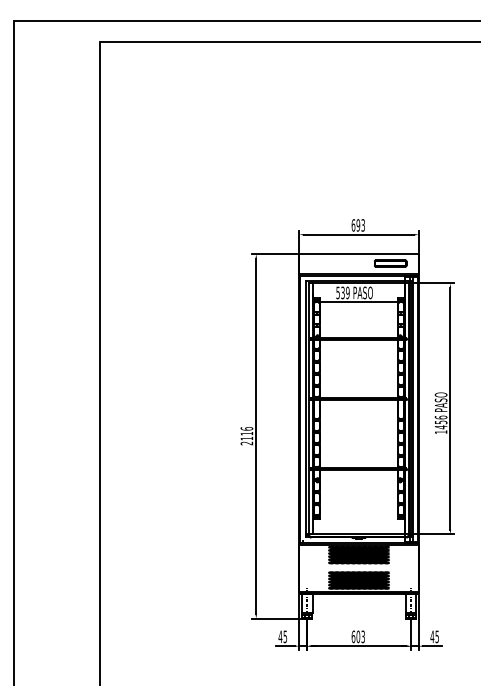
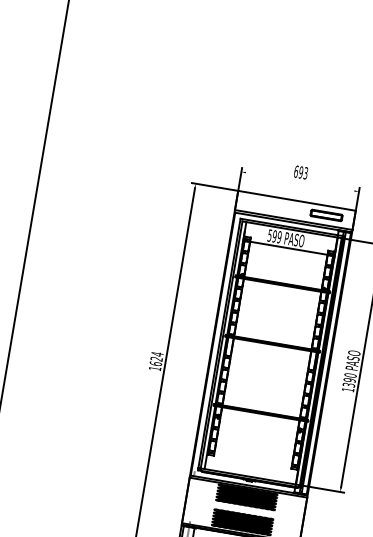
line: (359, 234) -> (300, 181), removed
text: (342, 292) -> (274, 235), 539 -> 599
text: (440, 422) -> (349, 380), 1456 -> 1390
text: (246, 436) -> (155, 361), 2116 -> 1624

